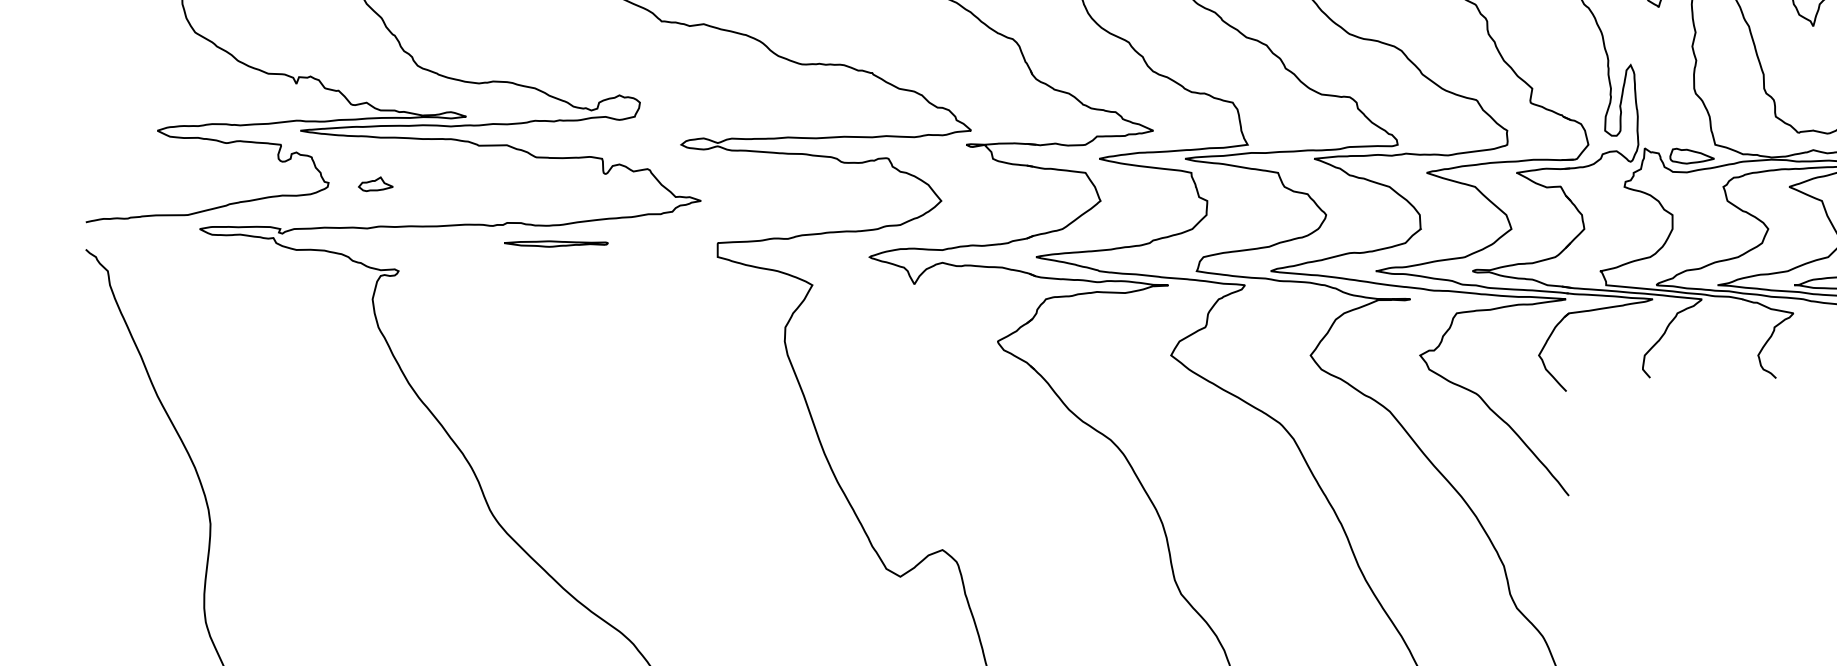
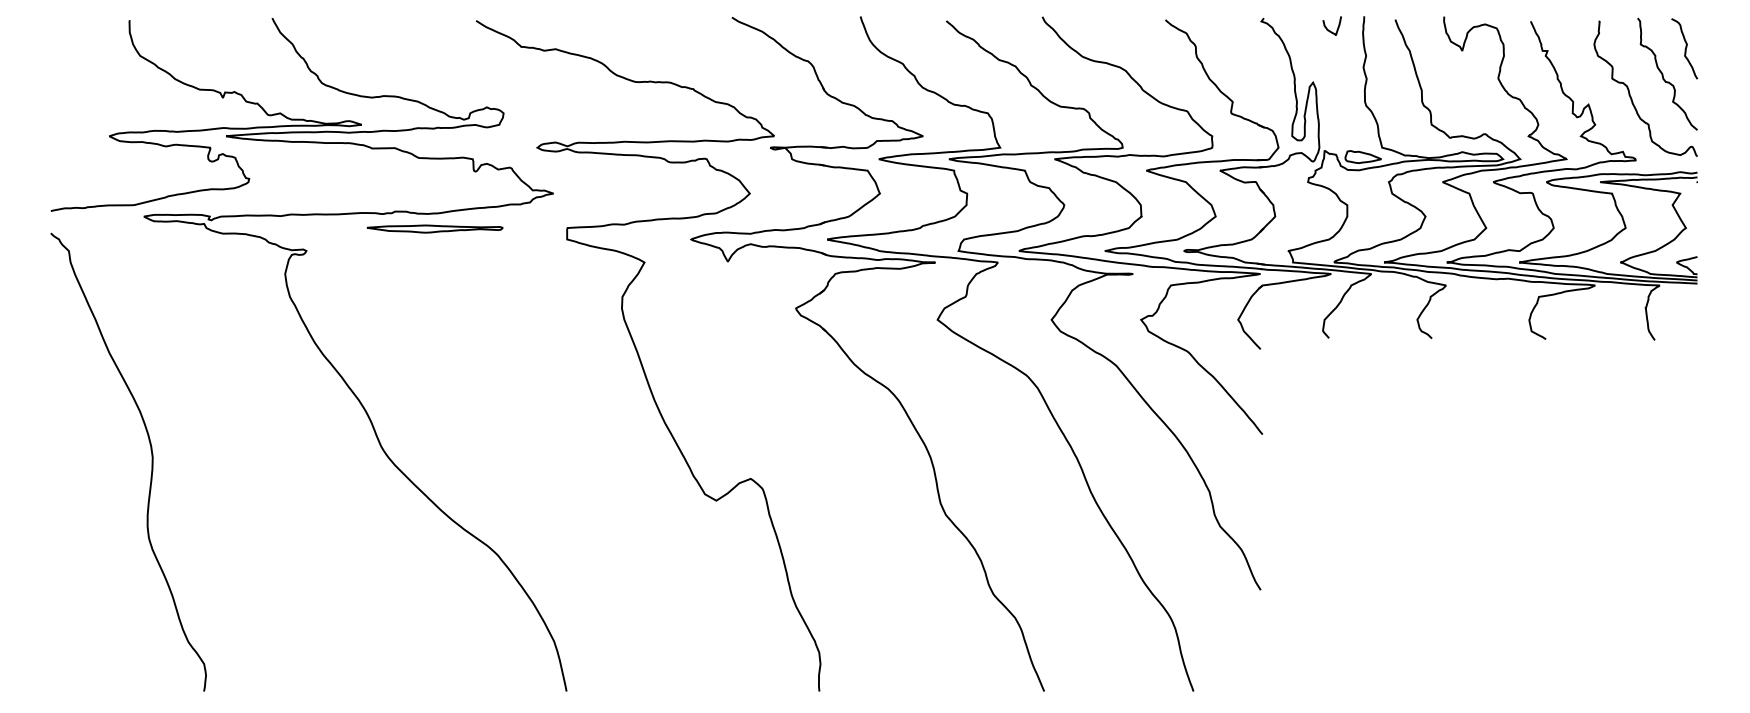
part: (375, 183) -> (287, 179), removed
part: (556, 243) -> (435, 228), size x1.6

